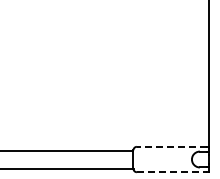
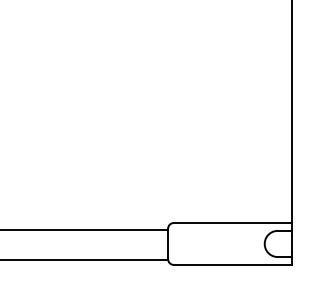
line: (171, 146) -> (230, 222), dashed -> solid
line: (172, 172) -> (232, 265), dashed -> solid

